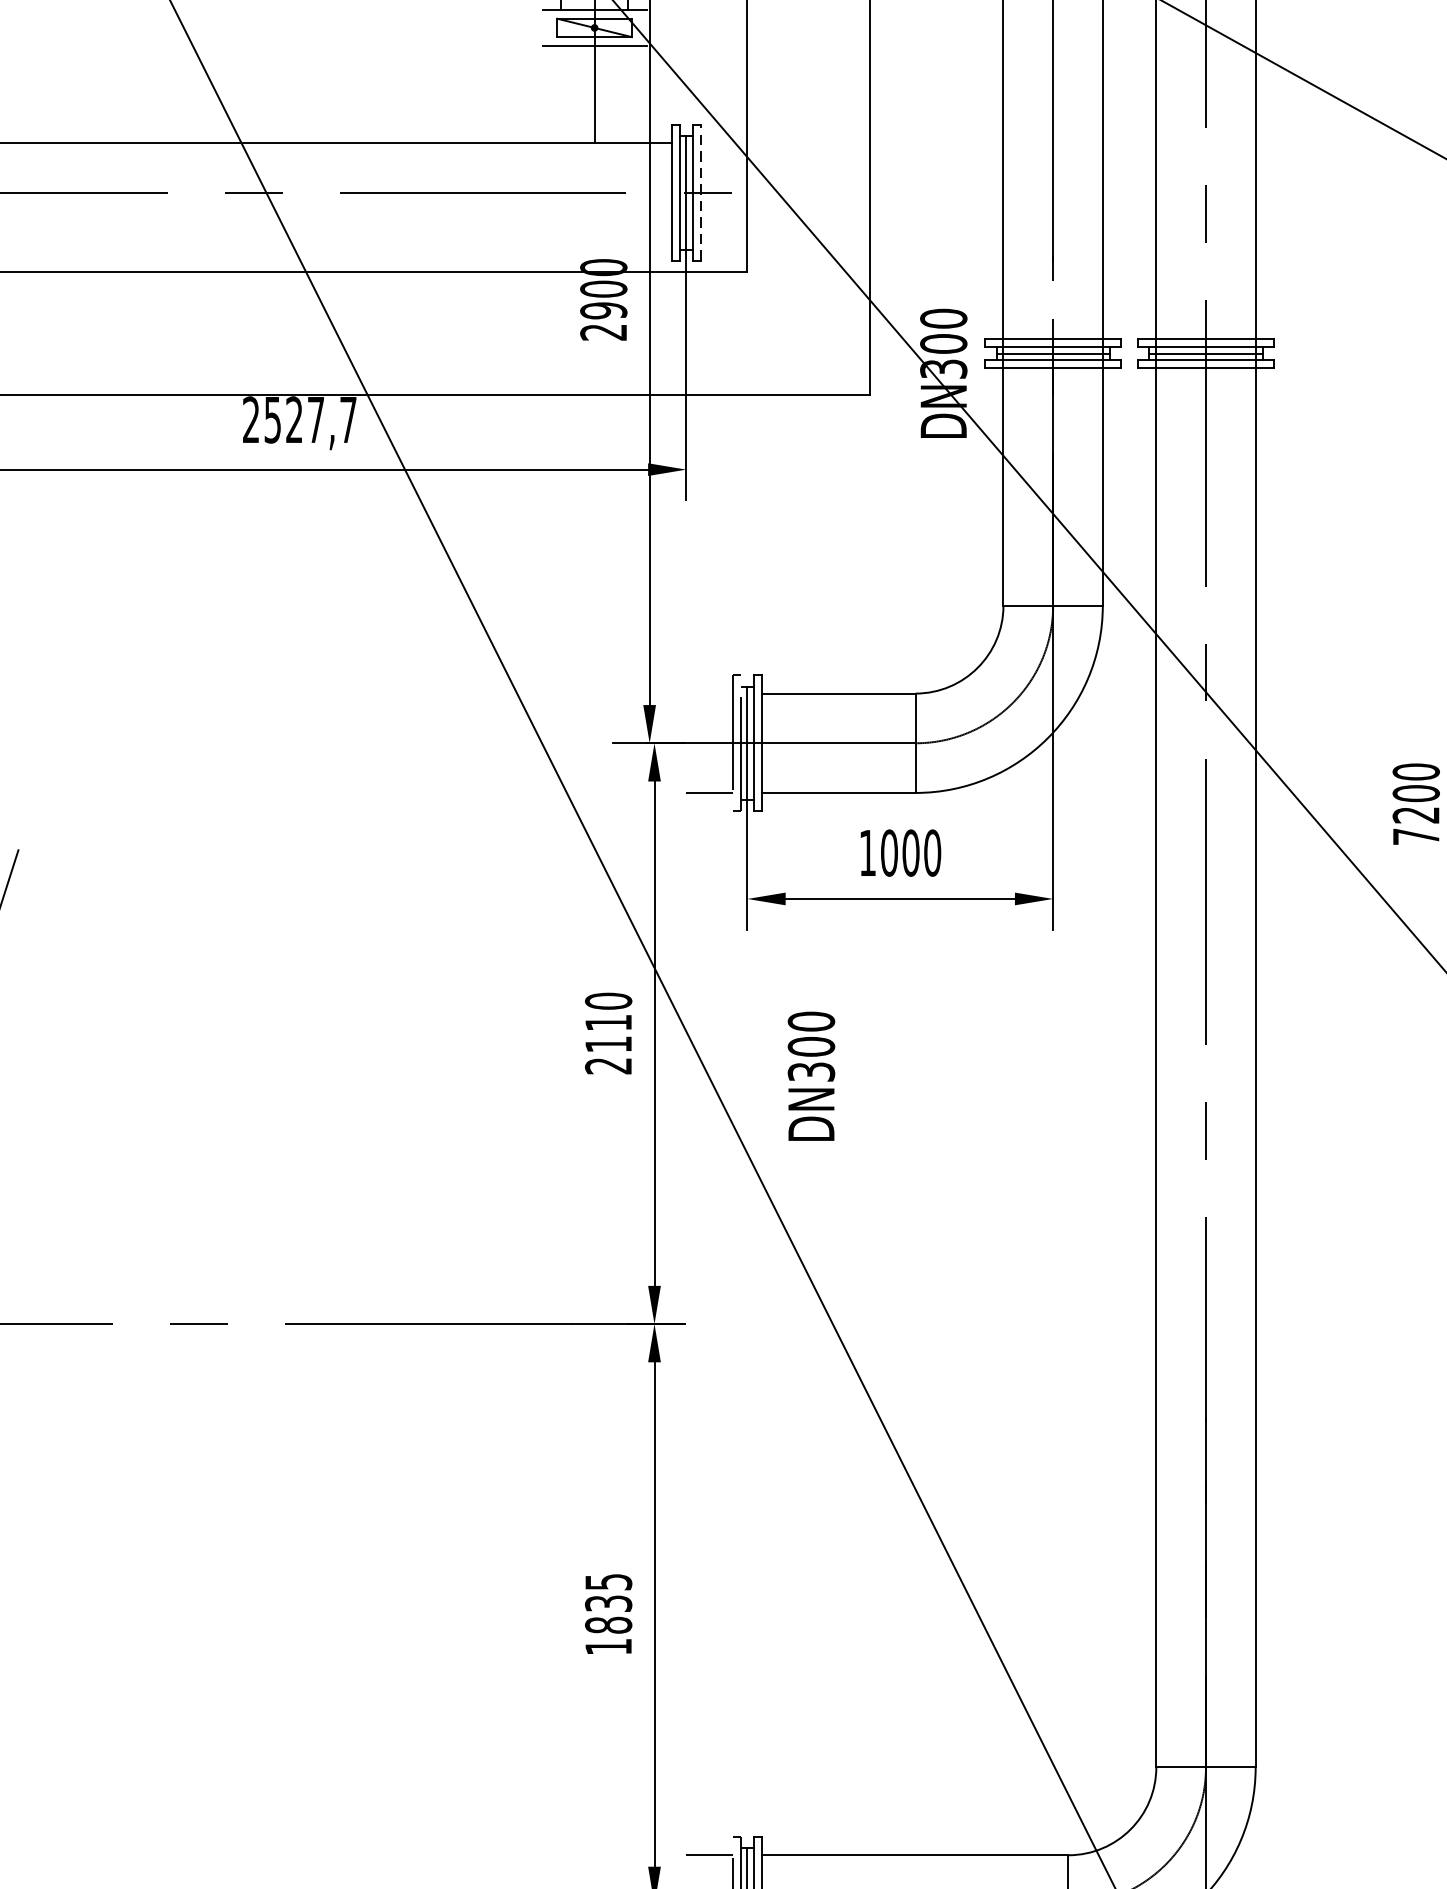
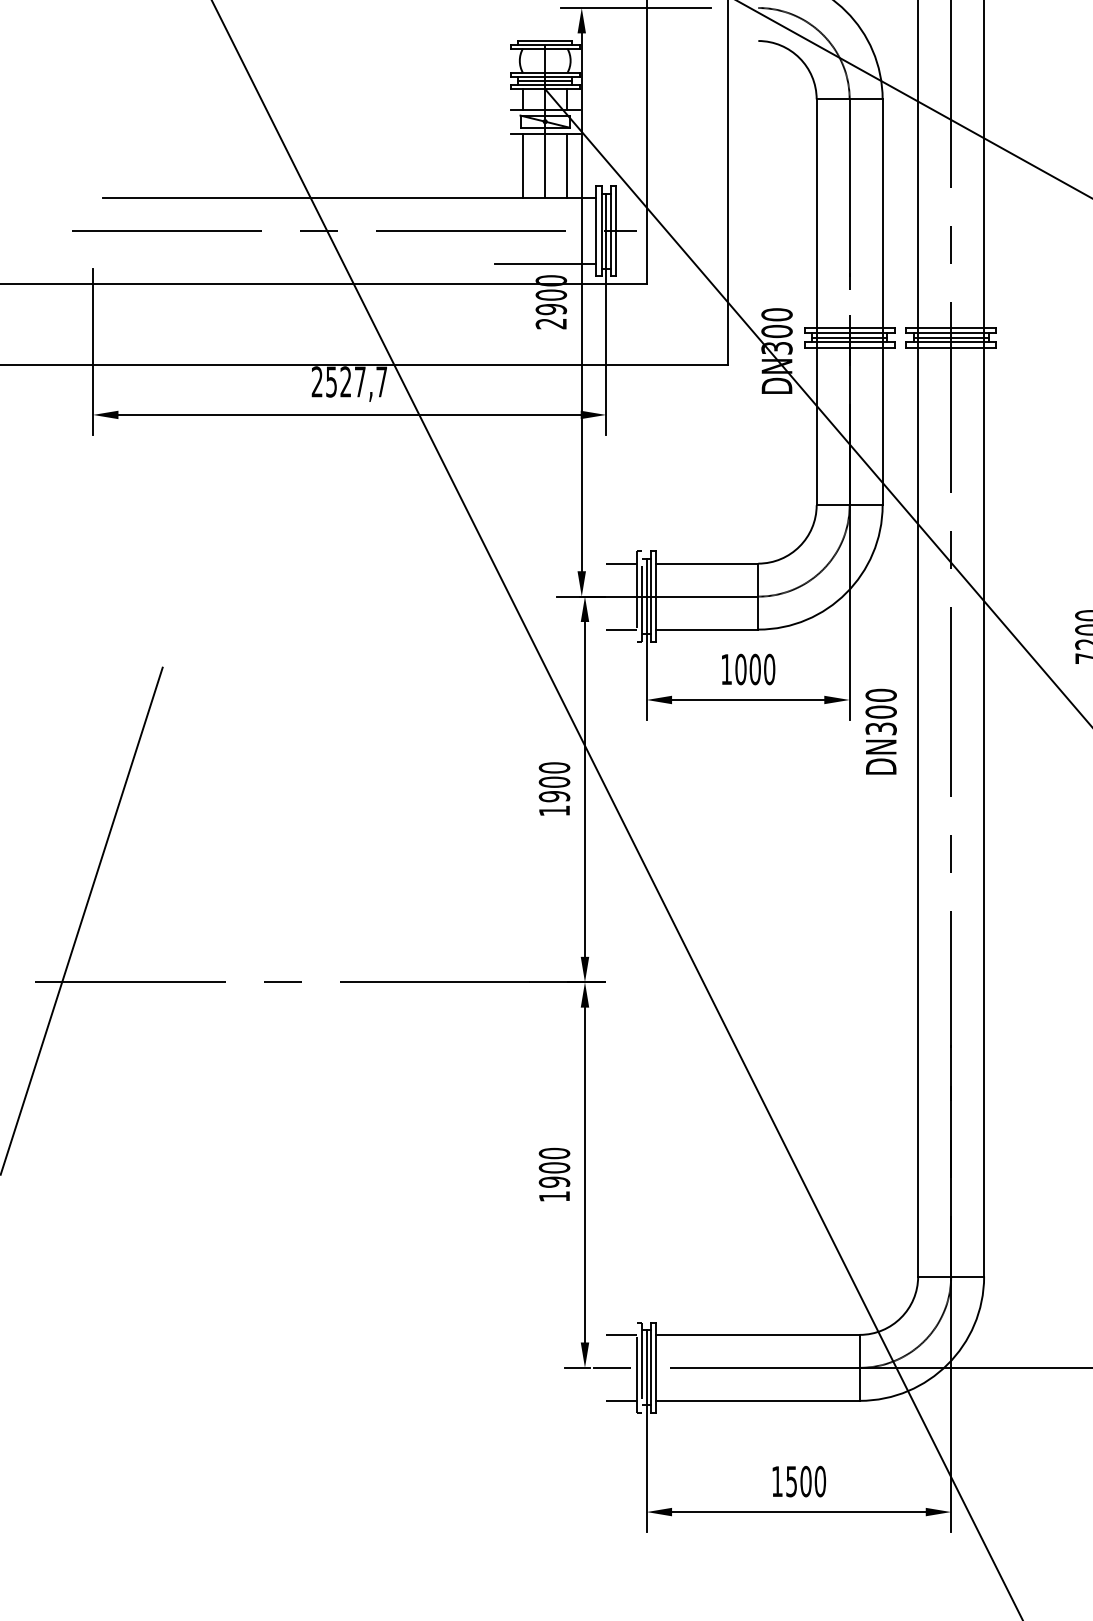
line: (560, 93) -> (522, 165), added
line: (628, 93) -> (567, 165), added
line: (700, 191) -> (615, 230), dashed -> solid
line: (595, 243) -> (545, 264), added
line: (709, 693) -> (621, 563), added
text: (608, 1044) -> (554, 796), 2110 -> 1900
text: (810, 1075) -> (880, 731), moved
text: (608, 1603) -> (554, 1167), 1835 -> 1900

